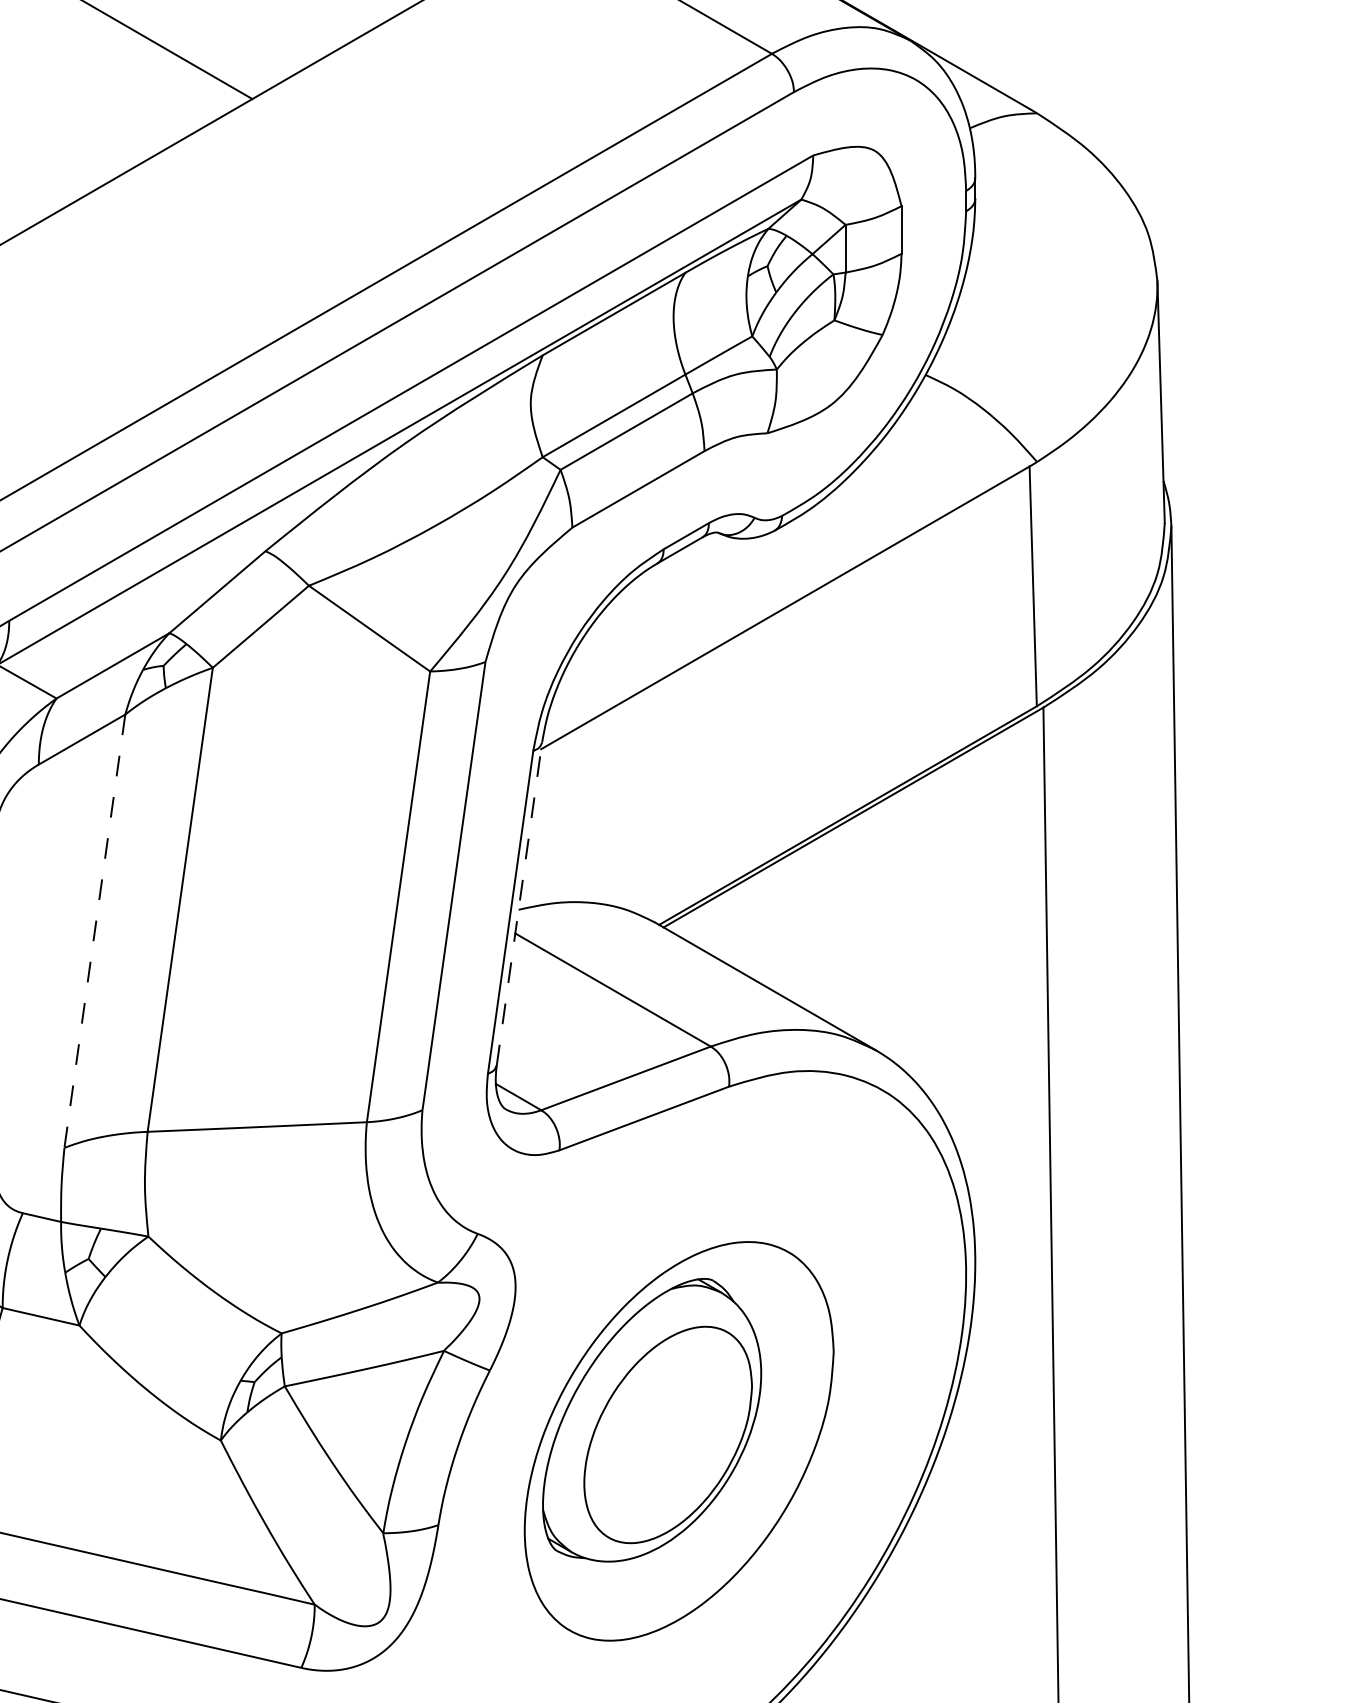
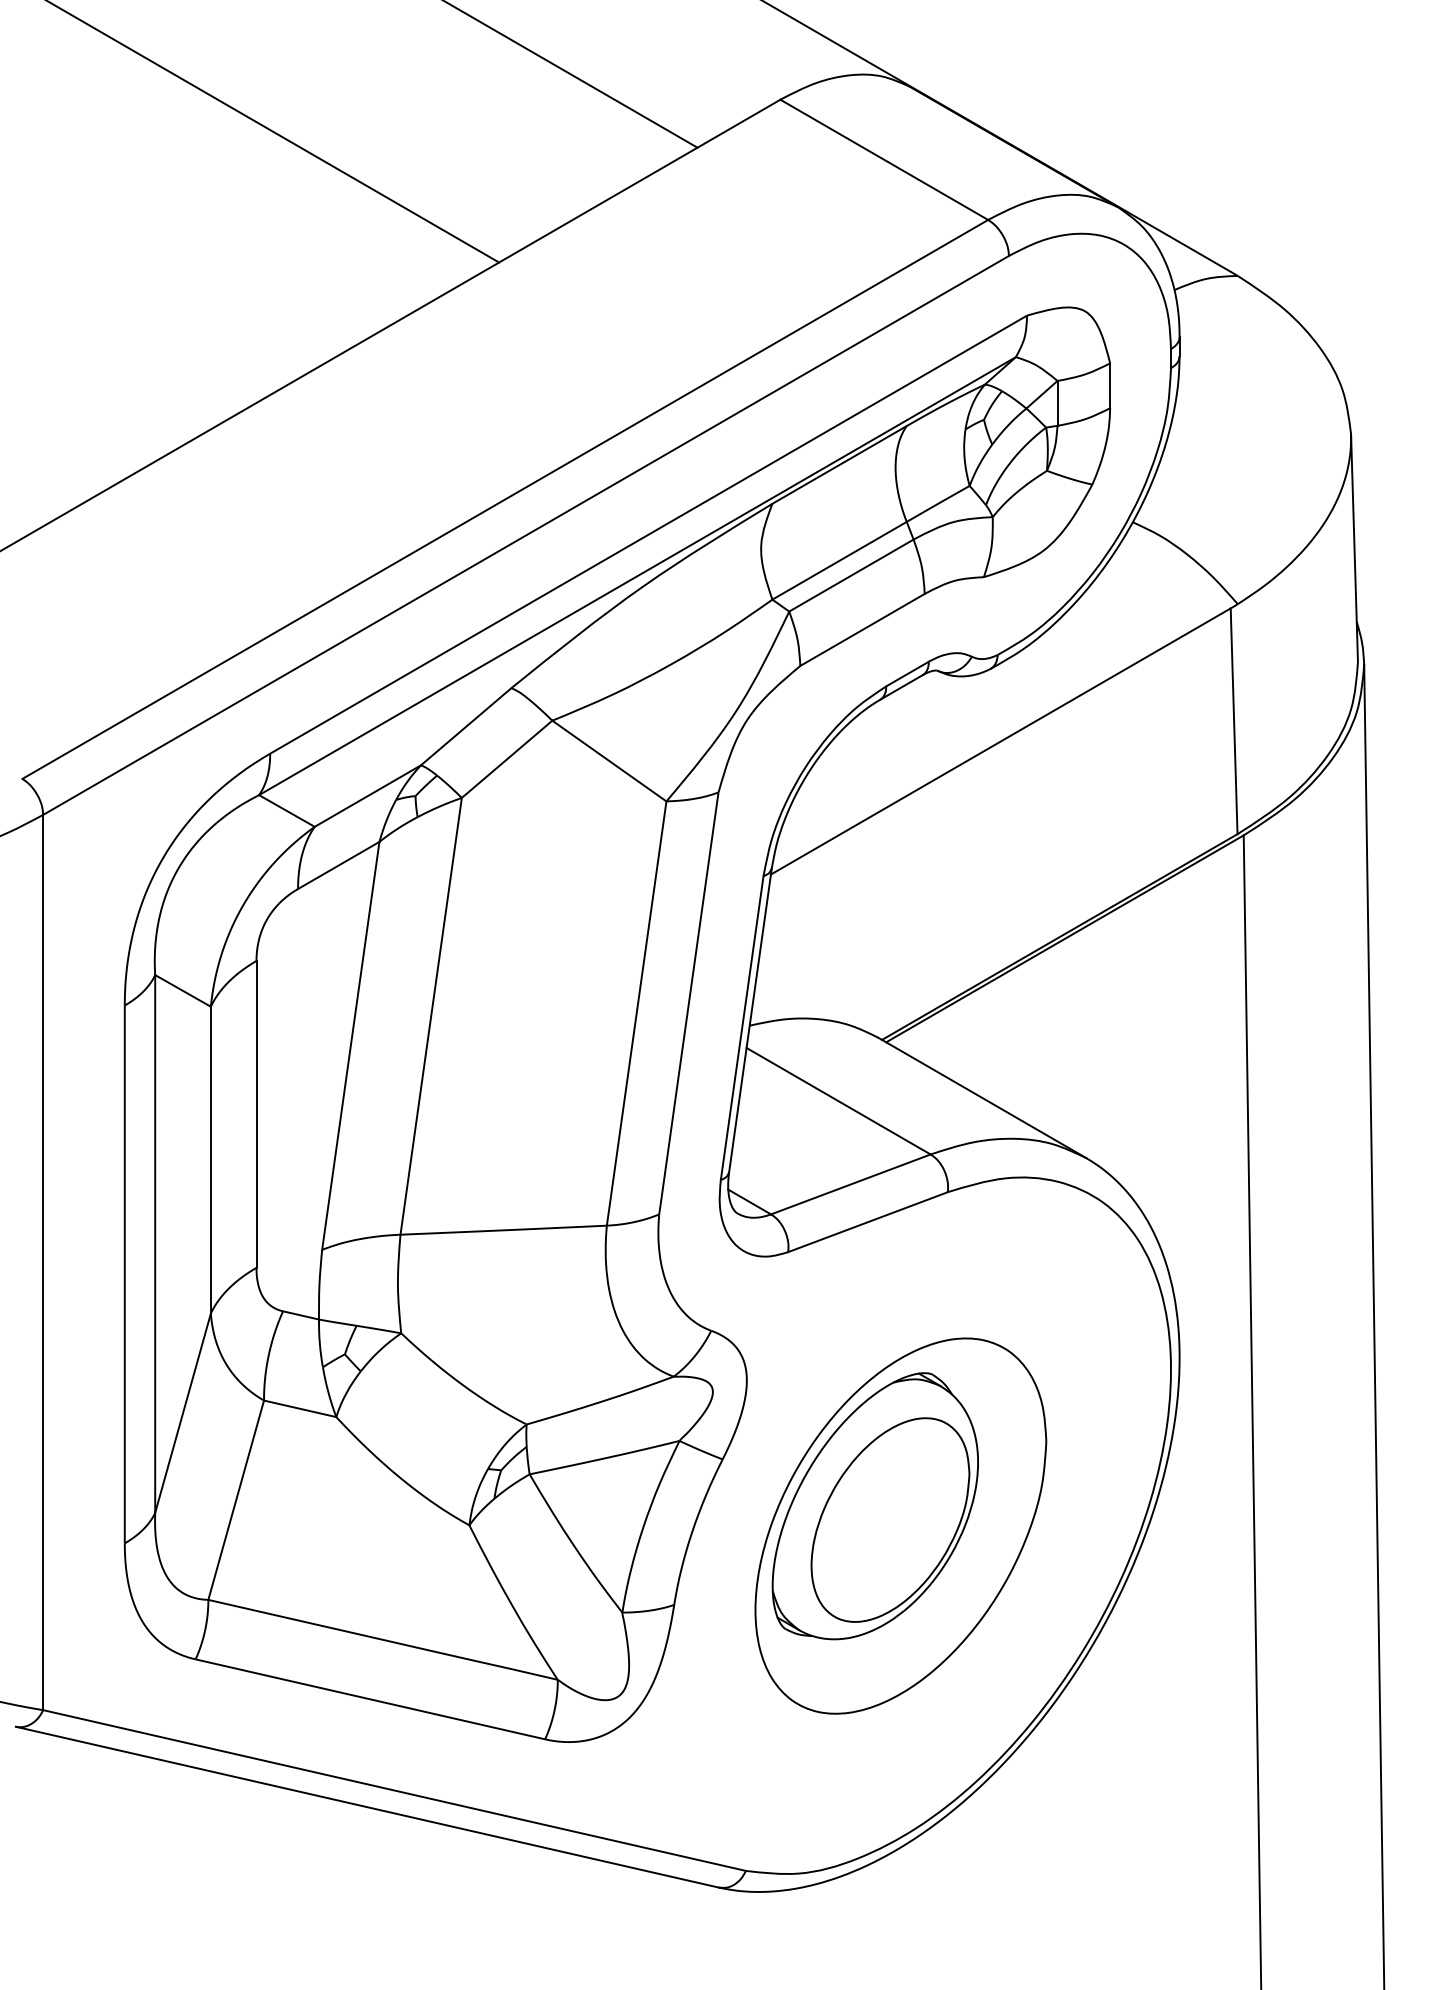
line: (519, 903) -> (750, 1019), dashed -> solid
line: (94, 930) -> (350, 1045), dashed -> solid

